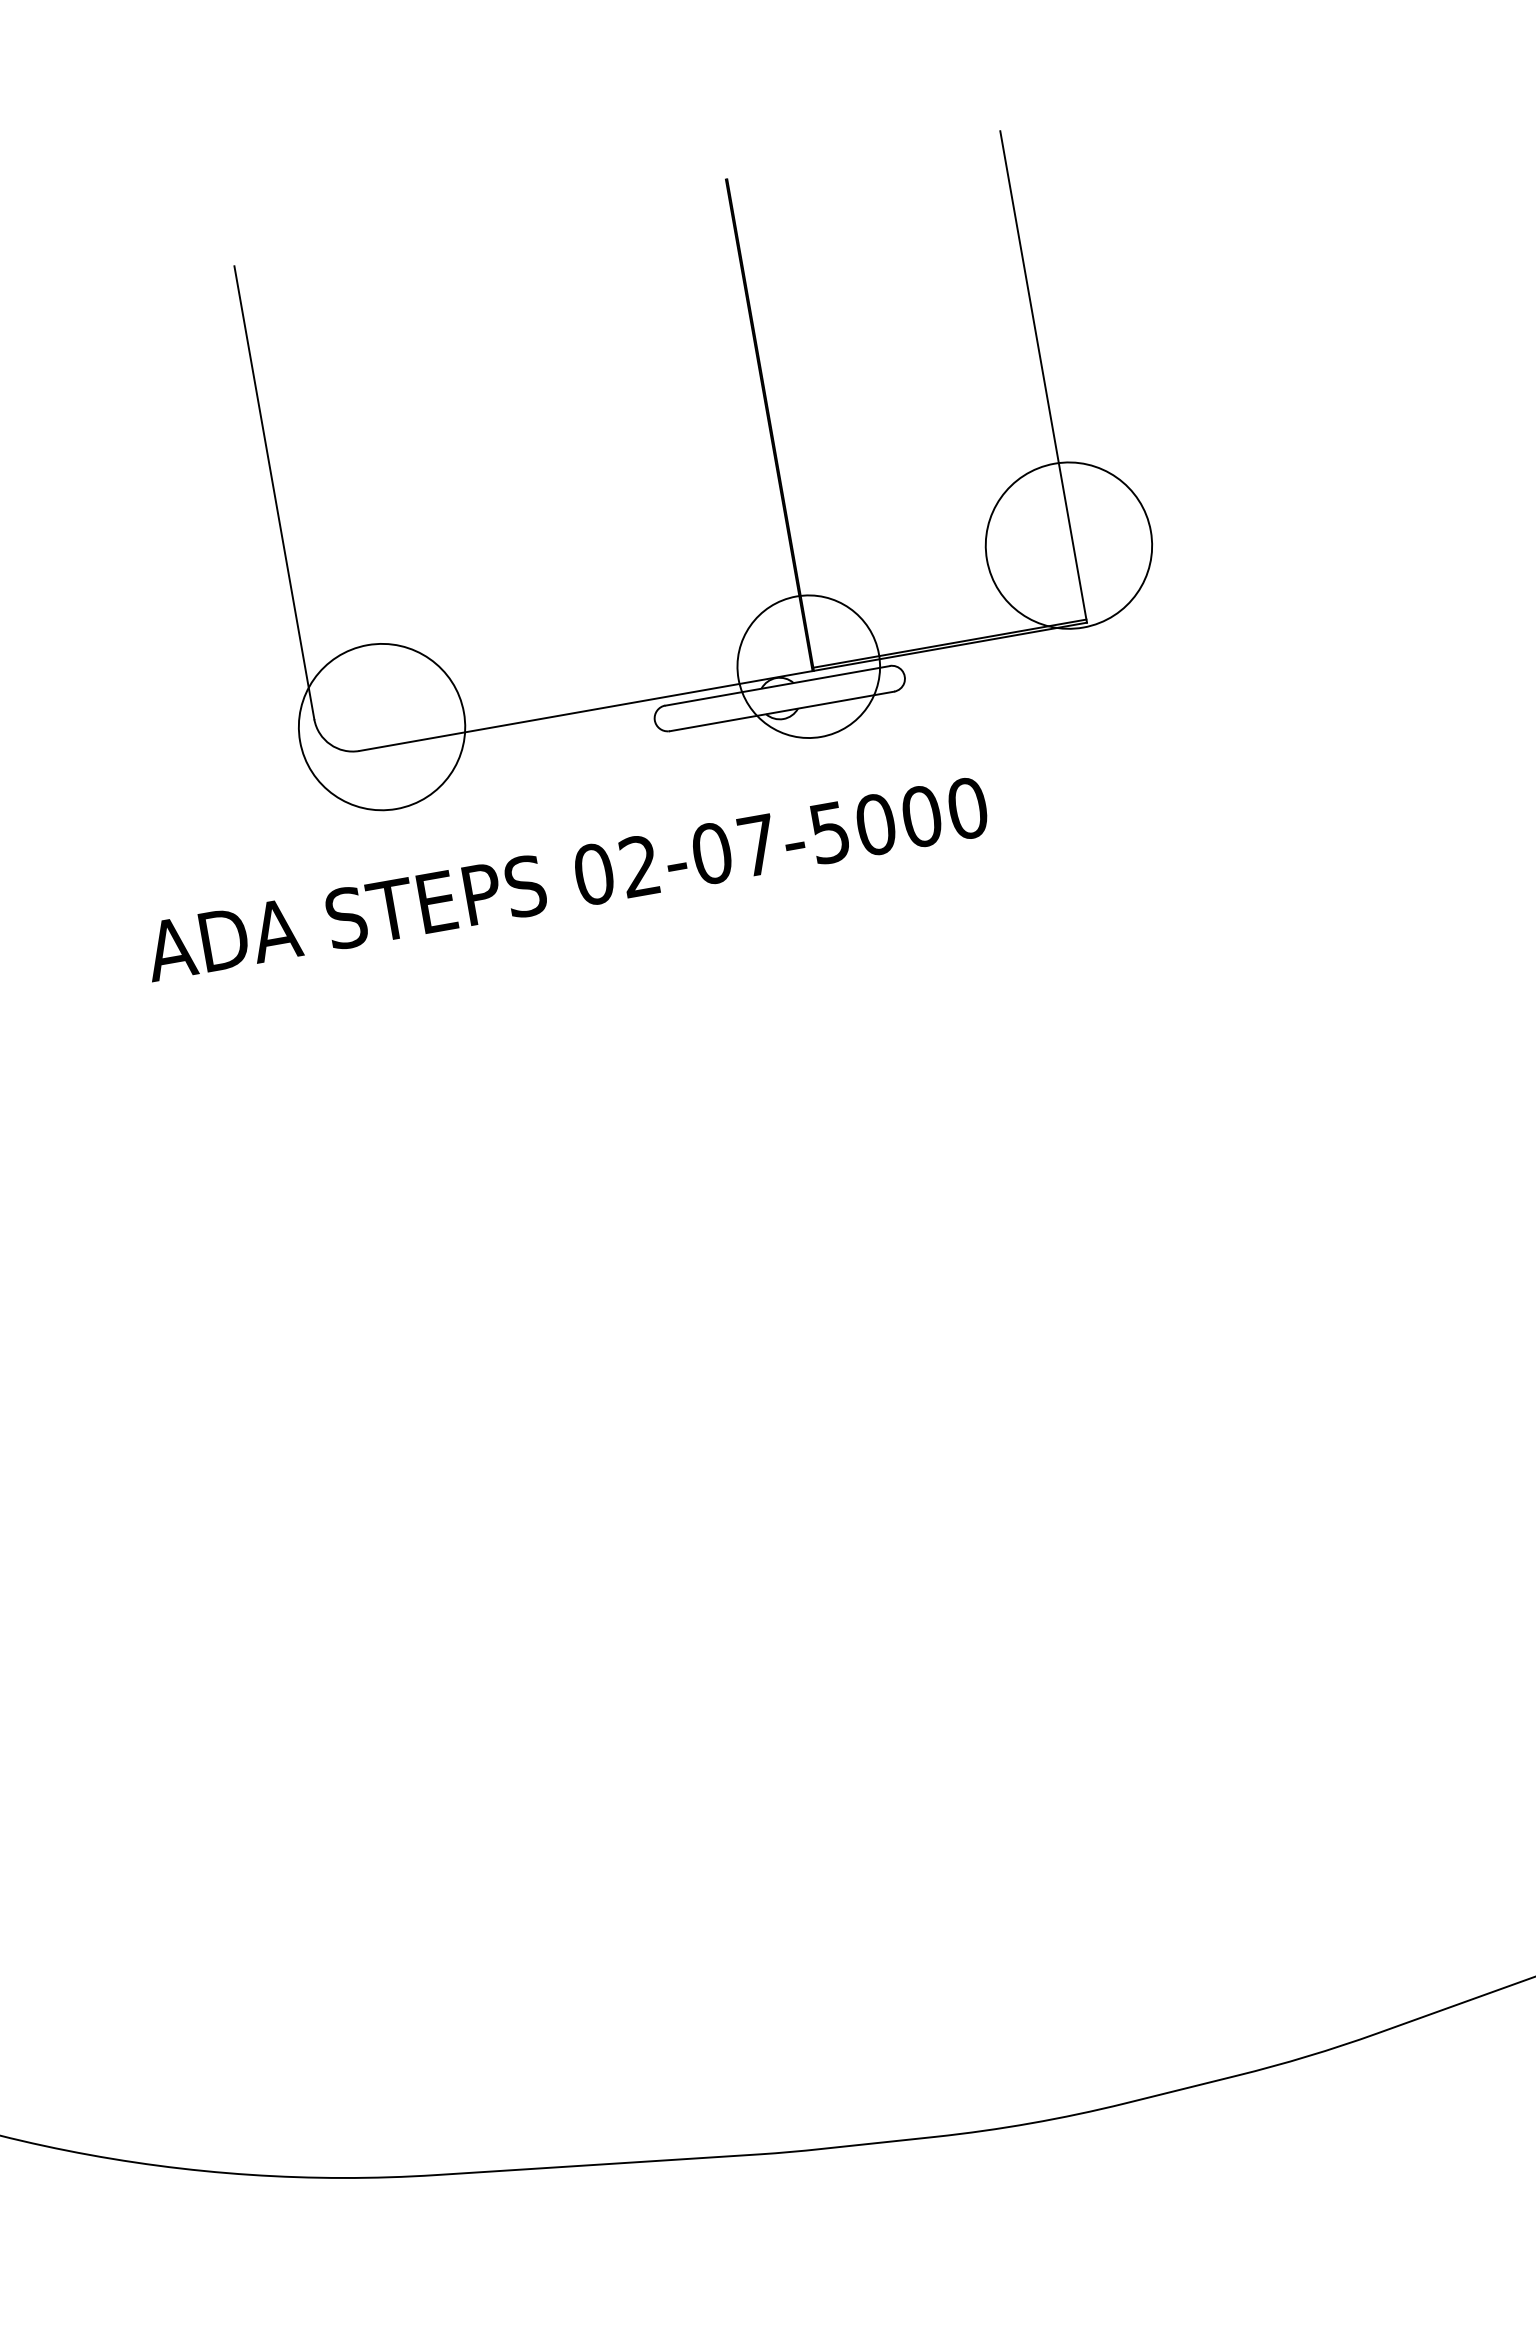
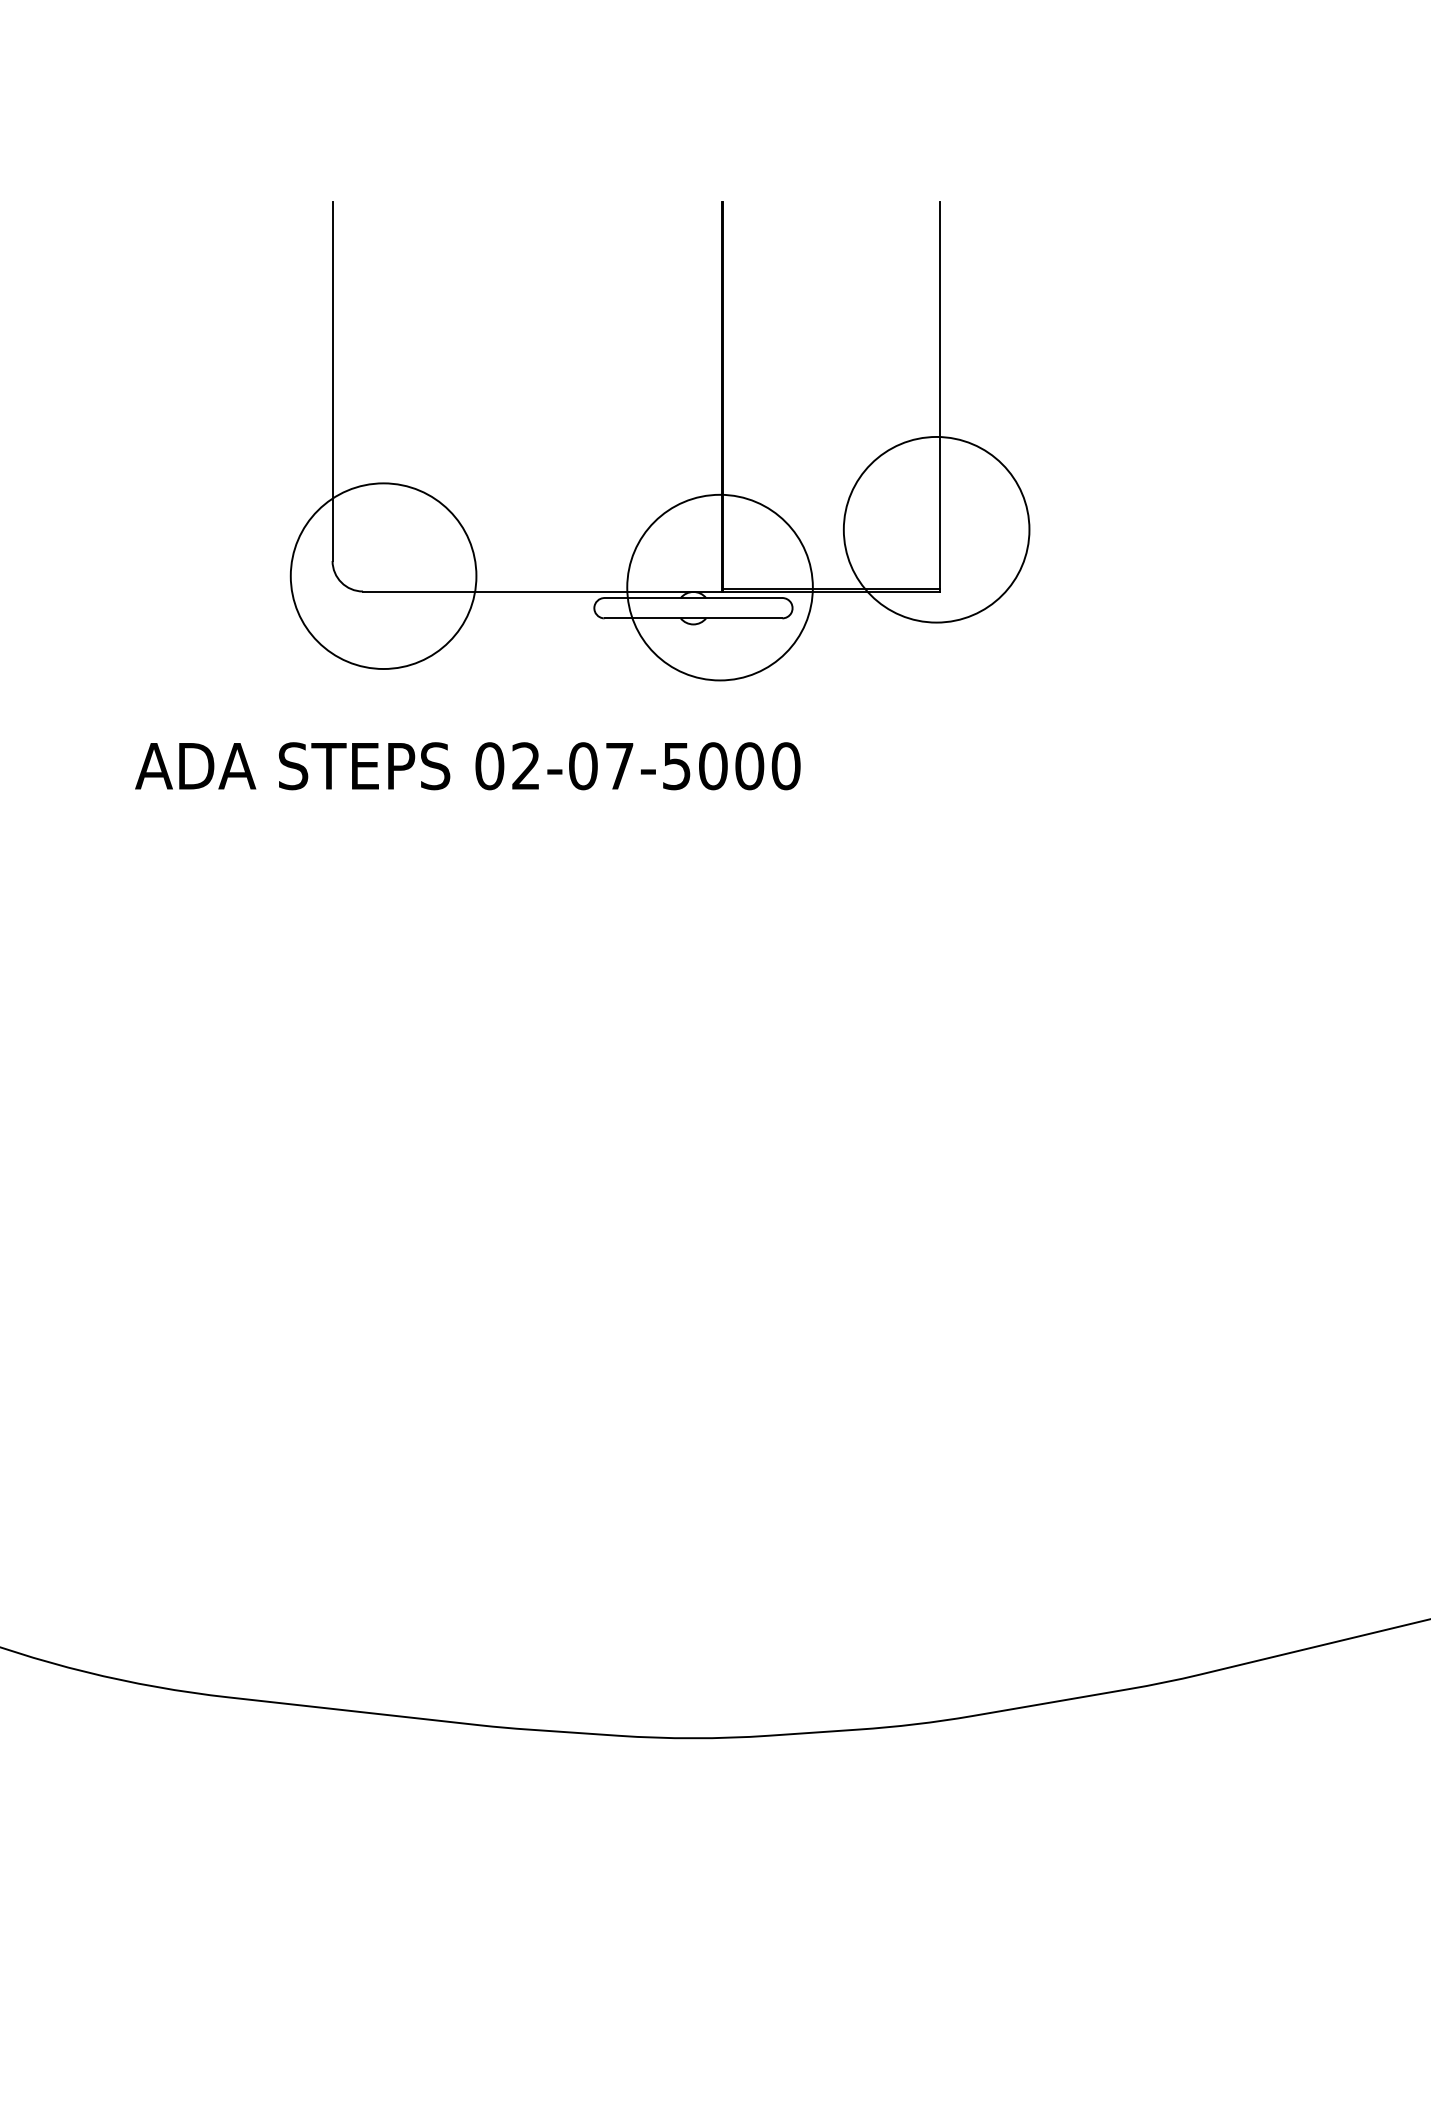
circle: (1068, 545) -> (936, 529), size x1.43
circle: (808, 666) -> (719, 587), size x1.67
circle: (381, 727) -> (383, 576), size x1.43
text: (566, 879) -> (467, 766), moved

